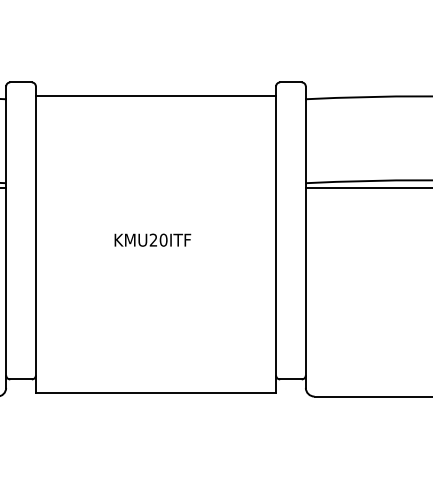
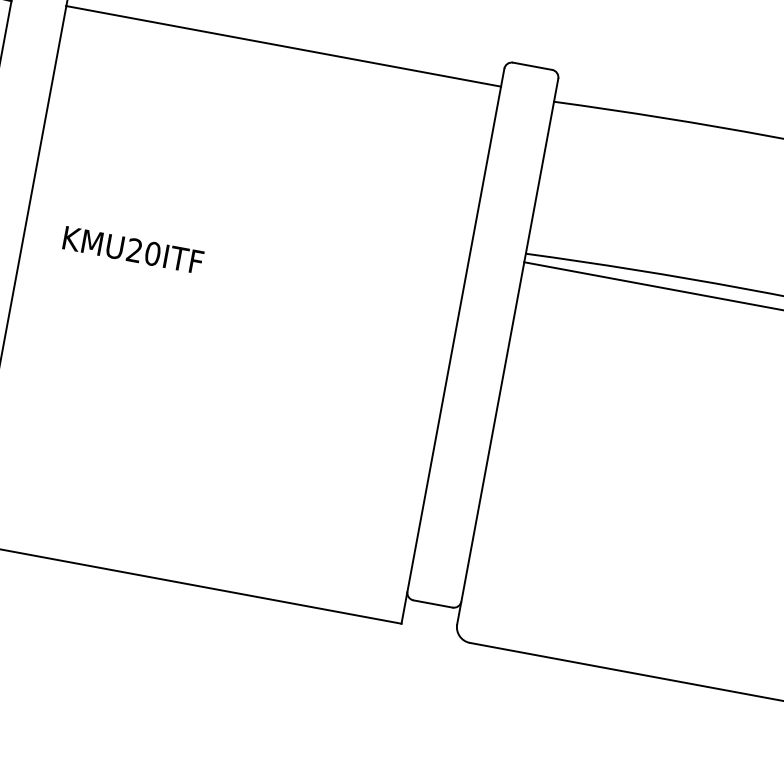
text: (152, 239) -> (132, 248), moved

